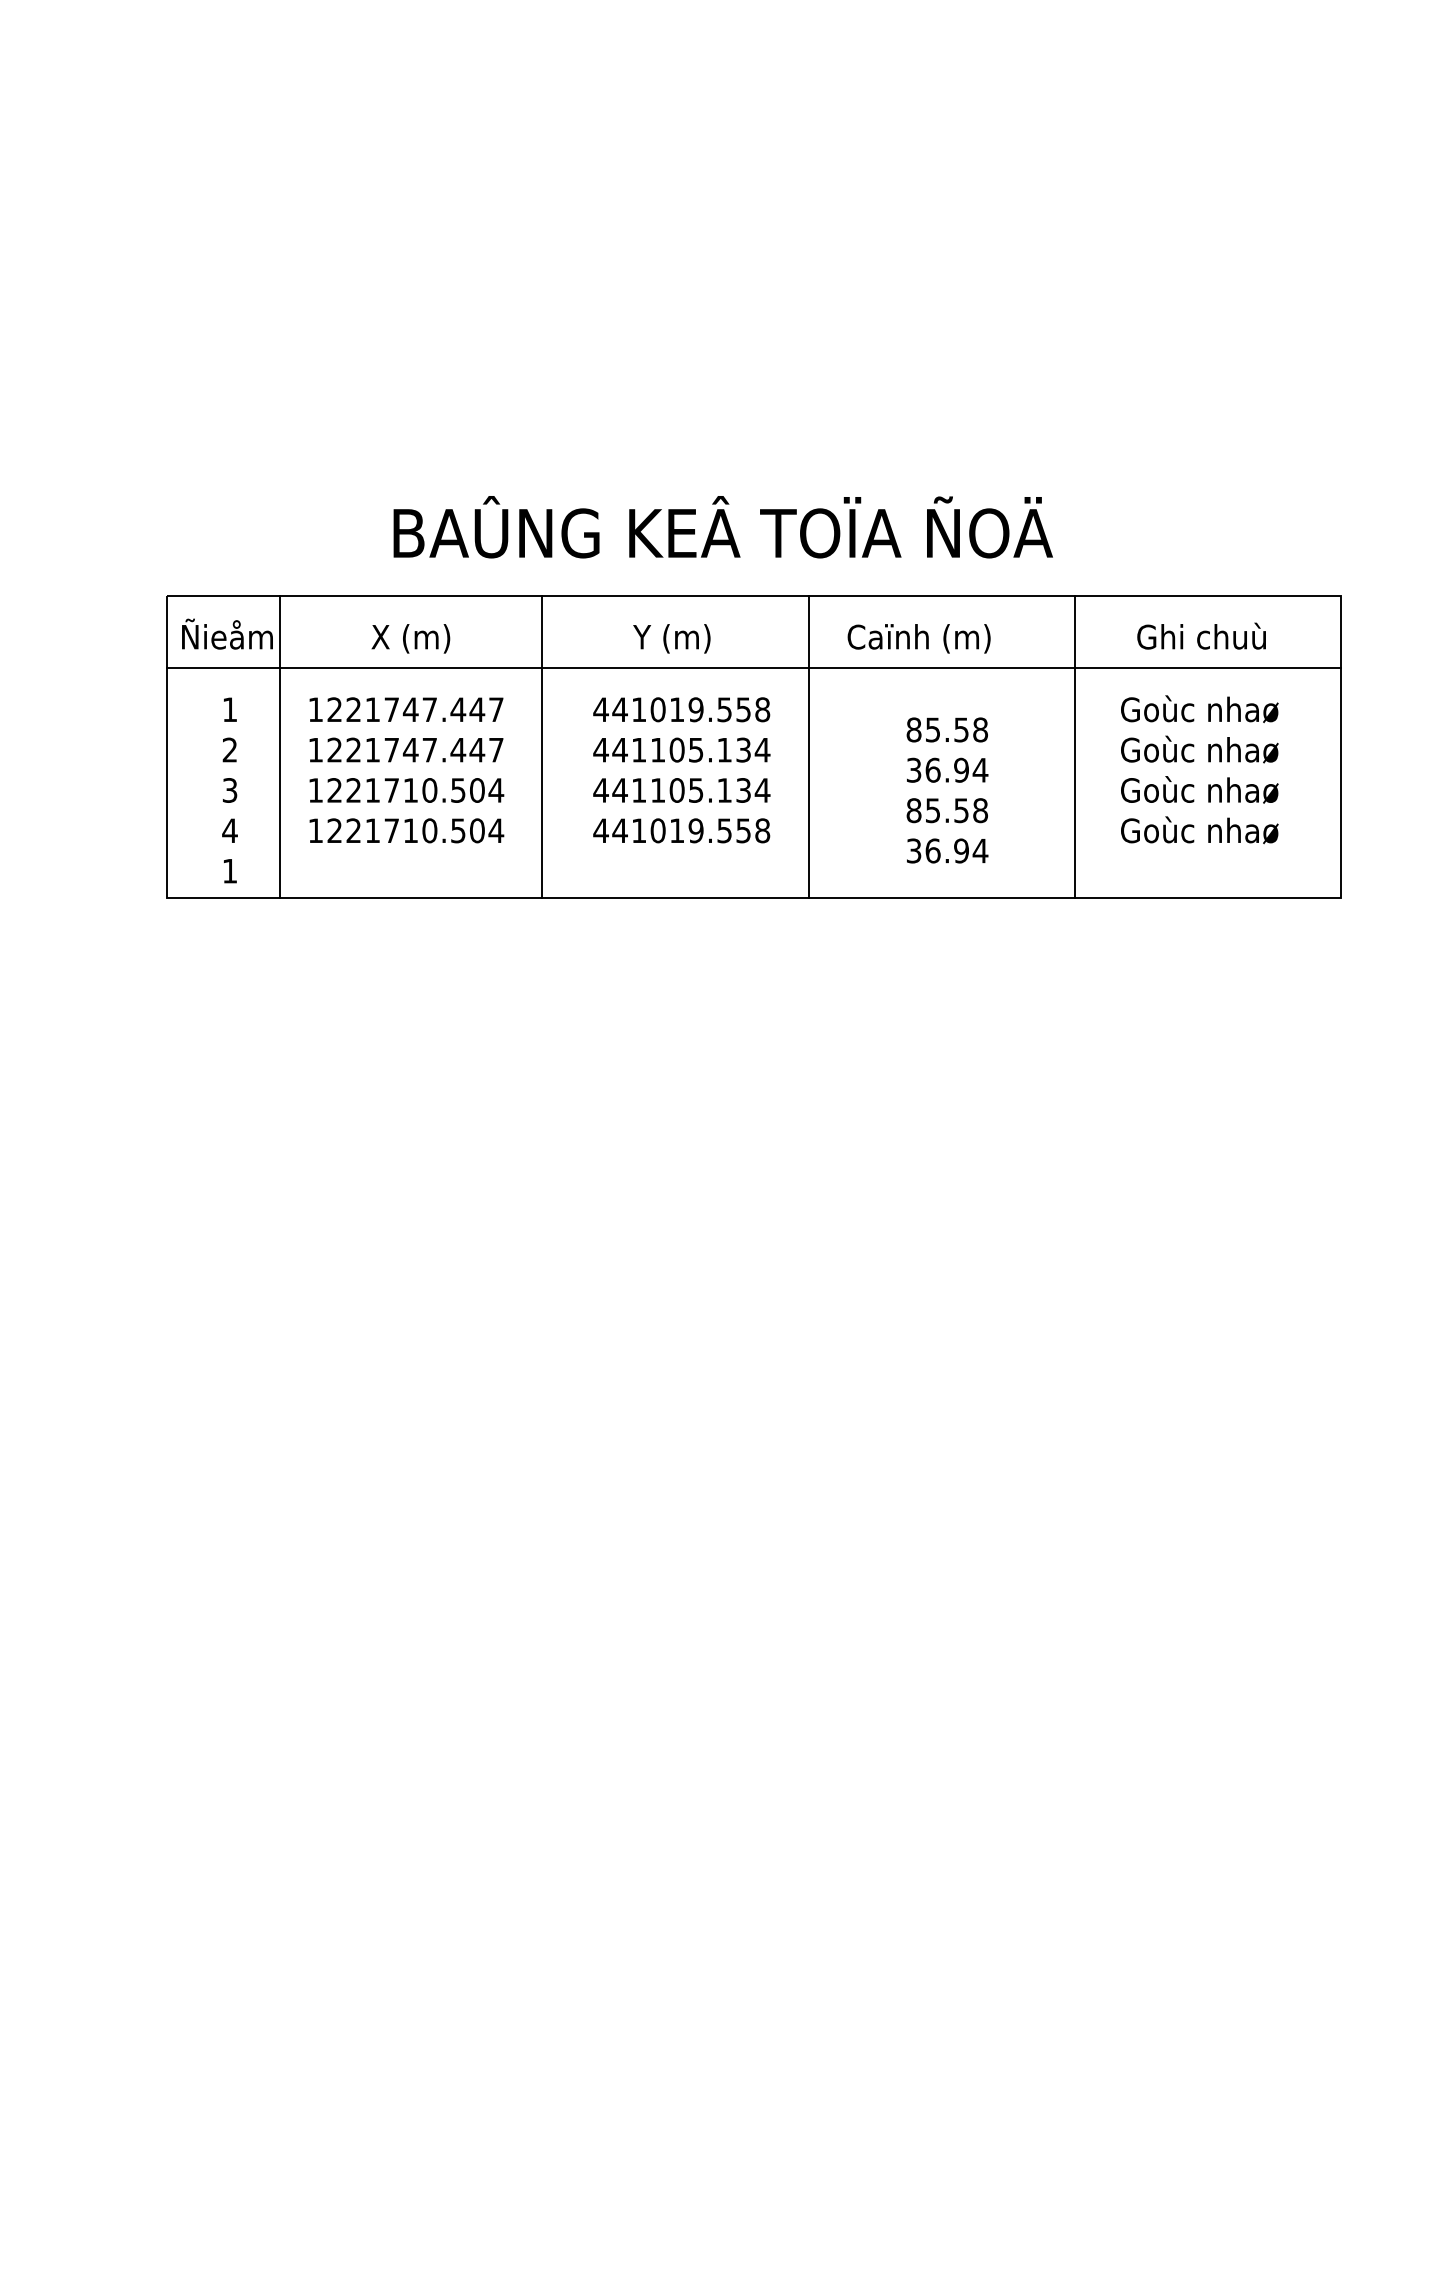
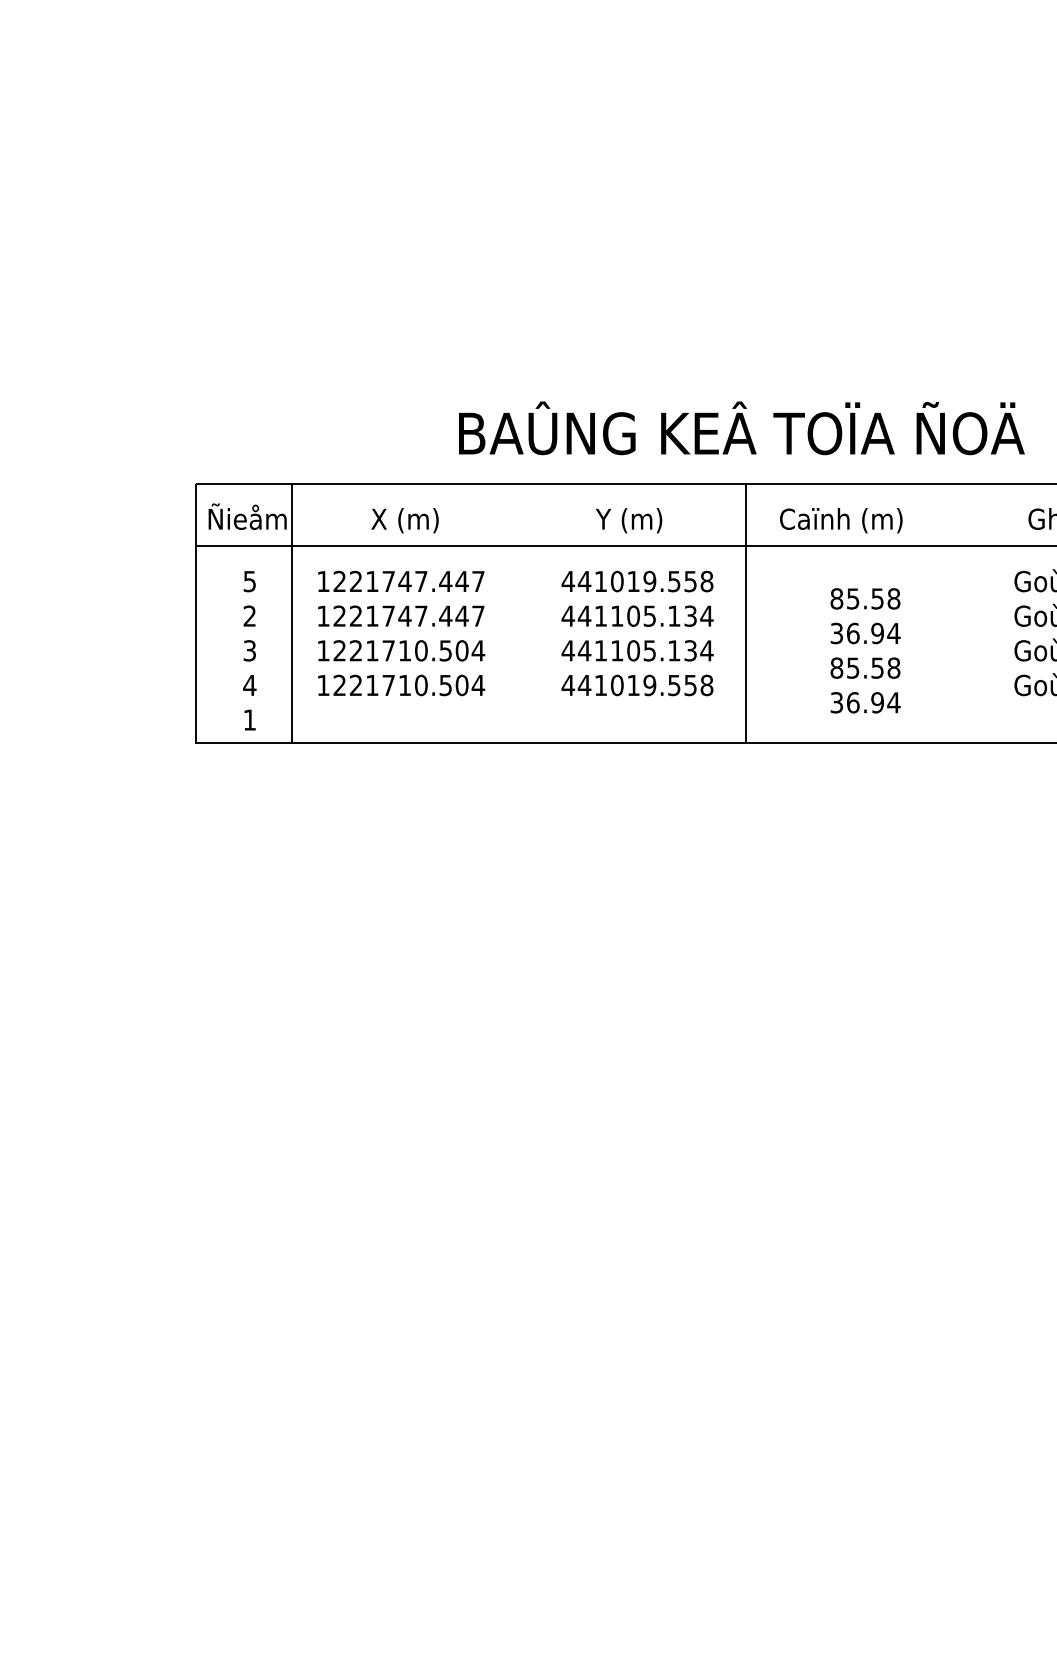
text: (722, 527) -> (741, 428), moved
text: (229, 709) -> (249, 581), 1 -> 5
line: (542, 746) -> (518, 613), removed
line: (1074, 746) -> (974, 613), removed

